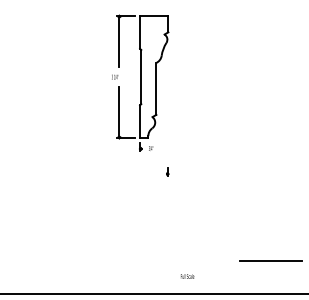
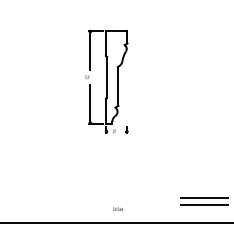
part: (140, 82) -> (106, 81), moved
line: (270, 270) -> (204, 204), added
text: (186, 275) -> (117, 208), moved

